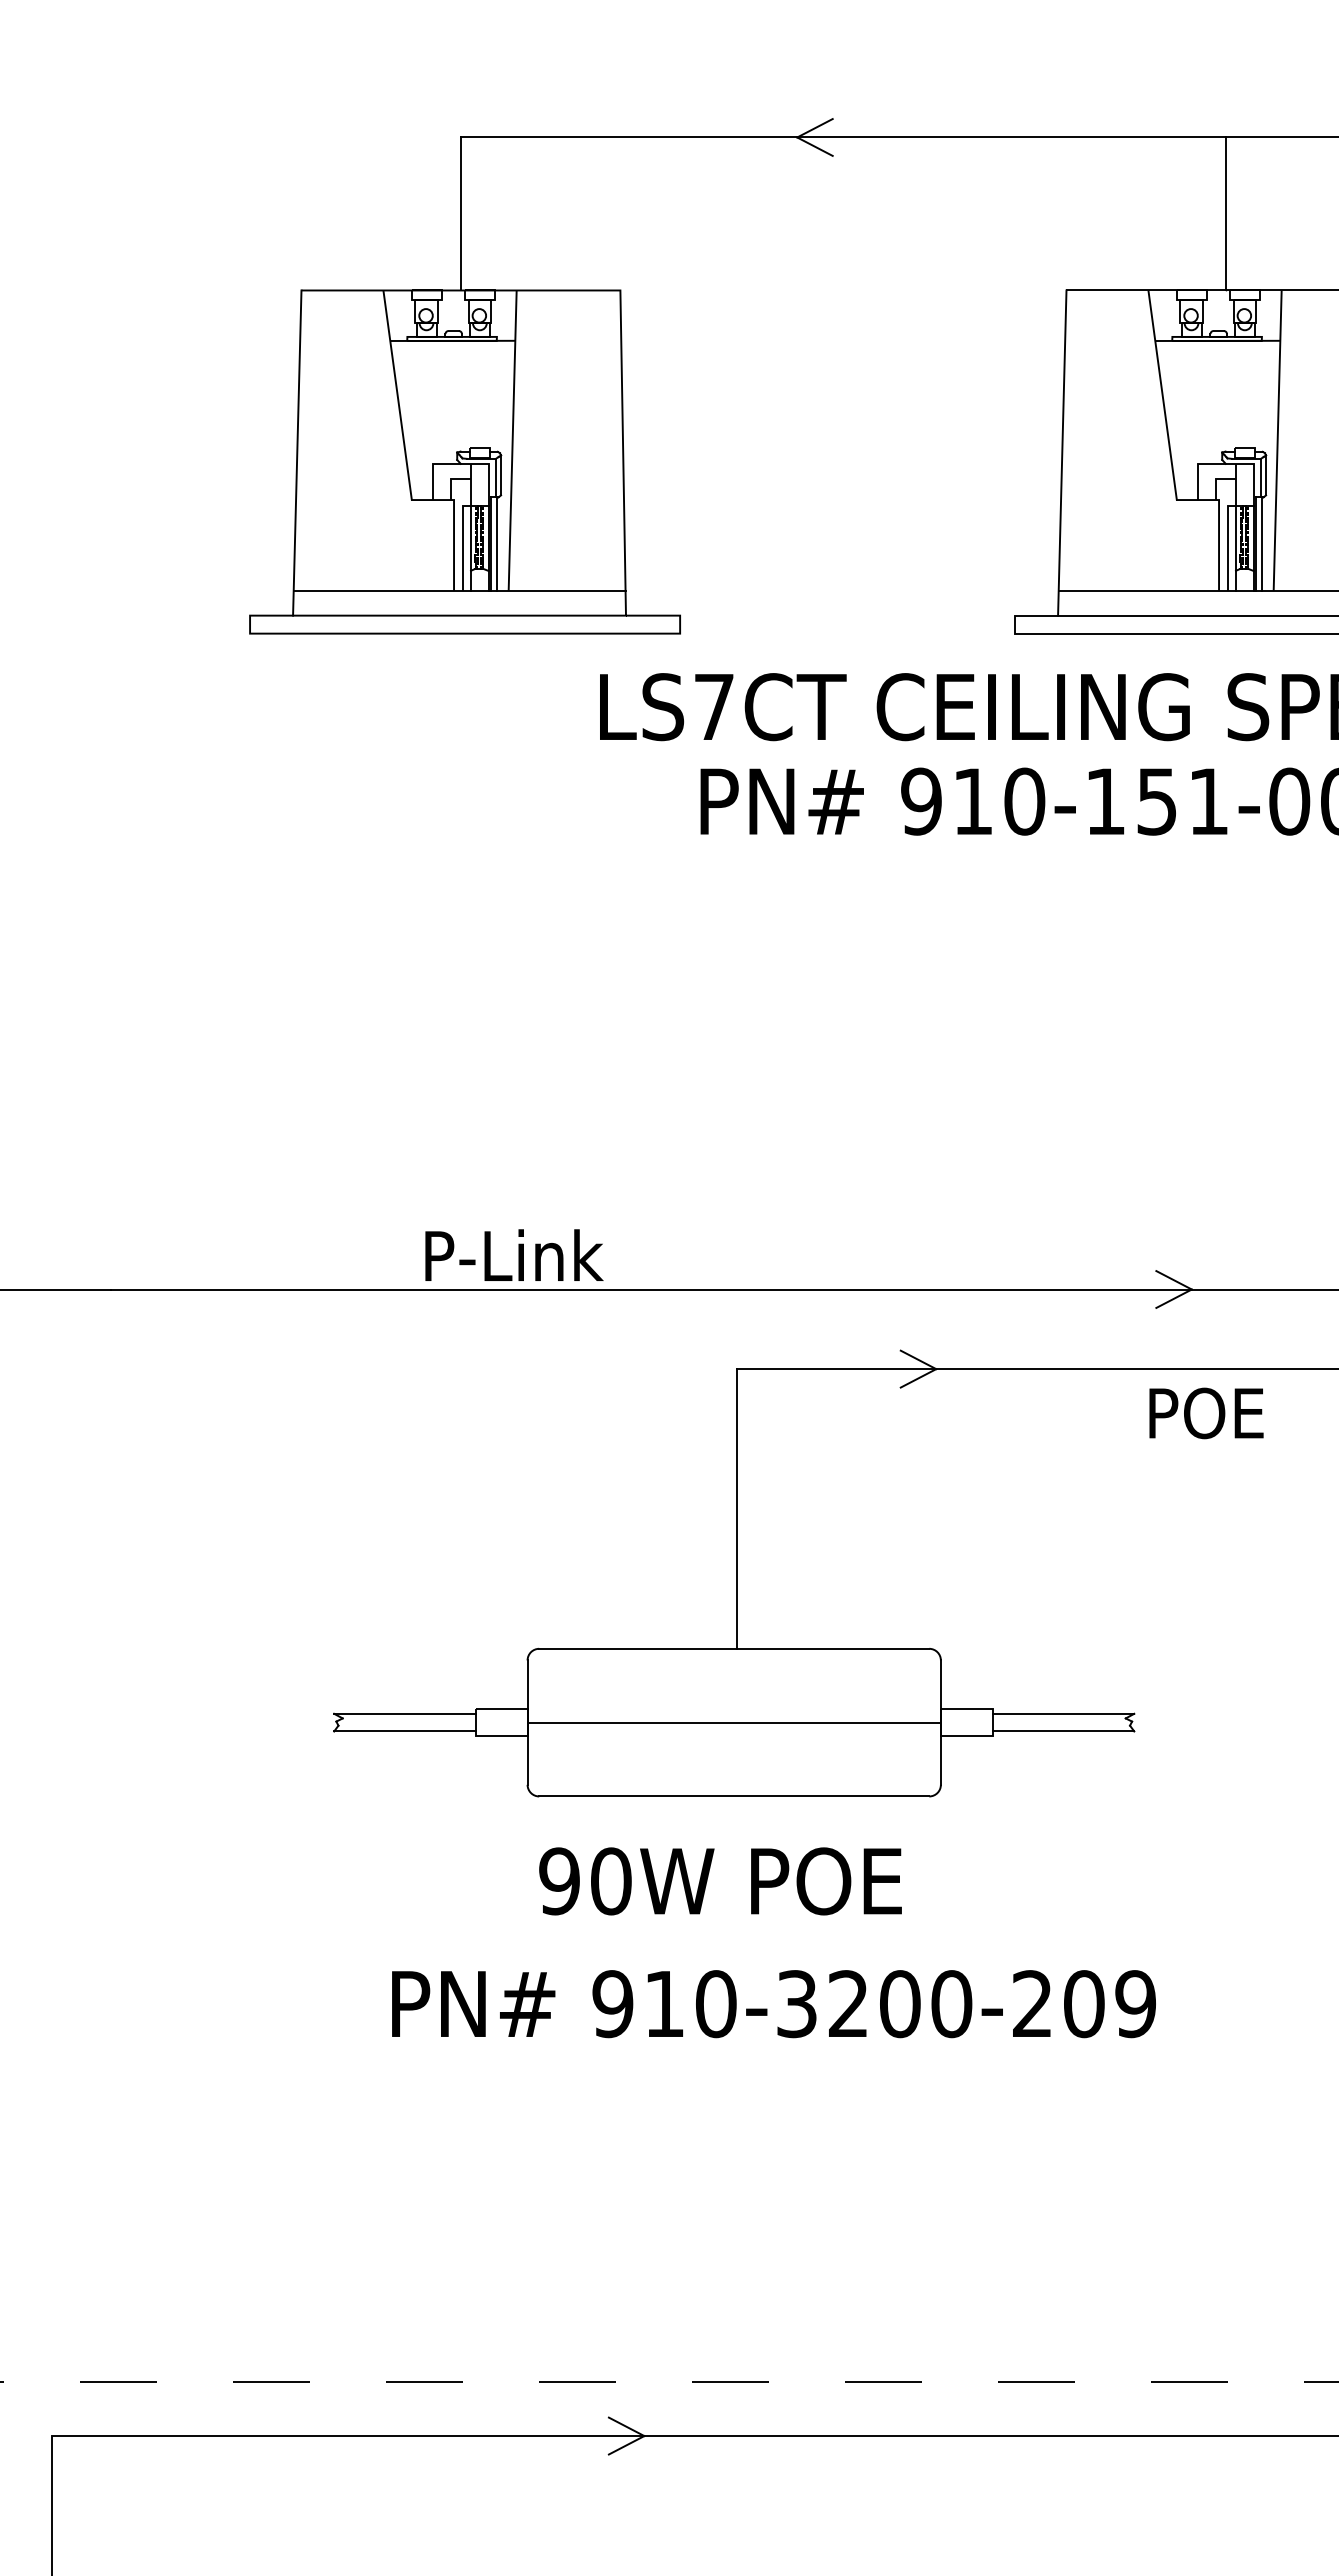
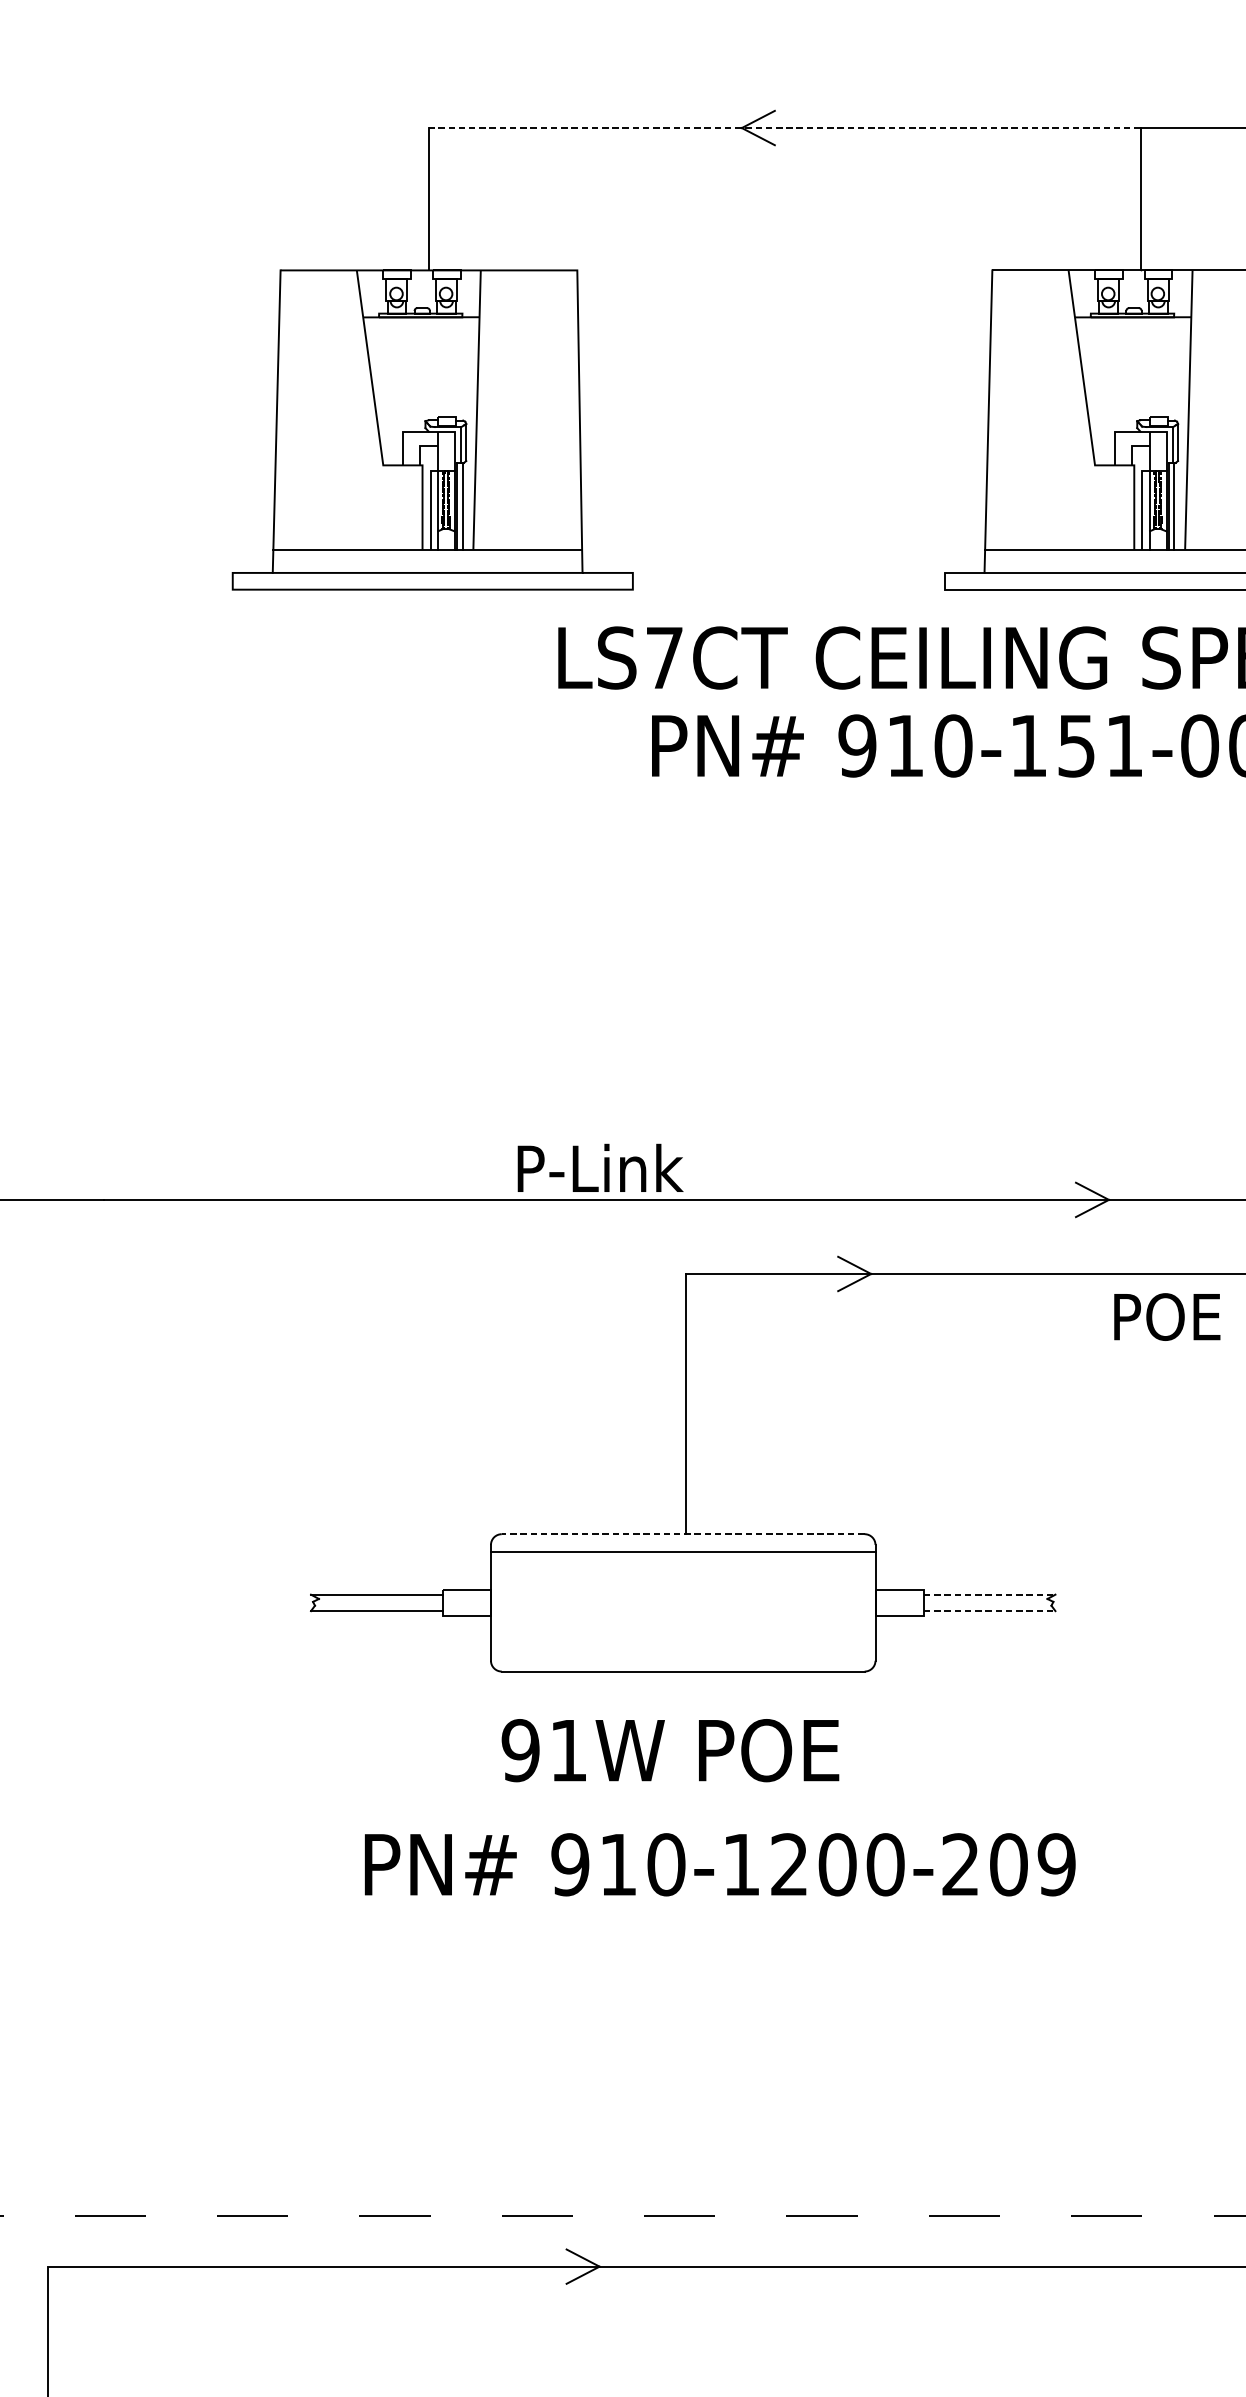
line: (842, 137) -> (783, 128), solid -> dashed
text: (514, 1254) -> (600, 1167), moved
text: (1206, 1413) -> (1167, 1317), moved
line: (733, 1648) -> (682, 1533), solid -> dashed
line: (1063, 1713) -> (989, 1594), solid -> dashed
line: (733, 1722) -> (682, 1551), moved
line: (1063, 1731) -> (989, 1611), solid -> dashed
text: (611, 1881) -> (569, 1750), 90W -> 91W
text: (796, 2004) -> (741, 1865), 910-3200-209 -> 910-1200-209

